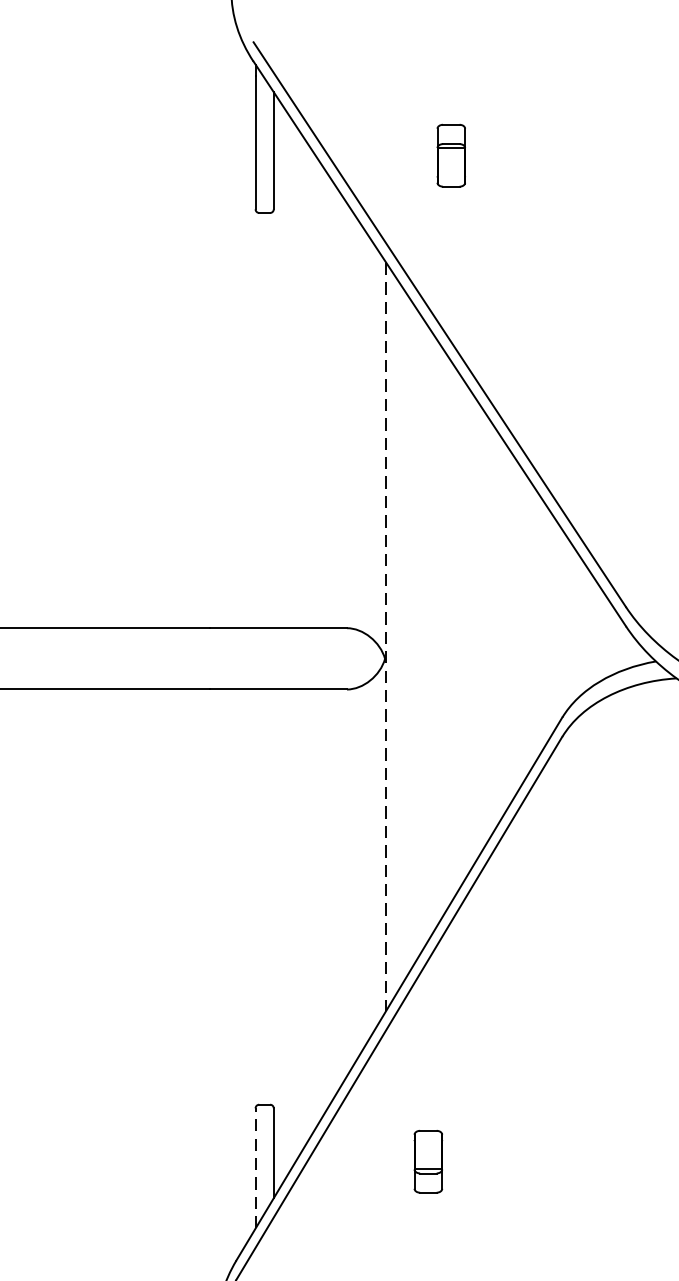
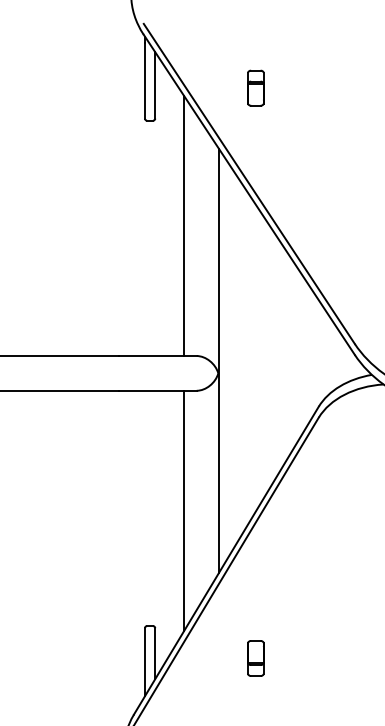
line: (325, 397) -> (184, 225), added
line: (387, 636) -> (219, 360), dashed -> solid
line: (325, 900) -> (184, 510), added
part: (427, 1161) -> (255, 658), moved
line: (254, 1167) -> (144, 661), dashed -> solid

